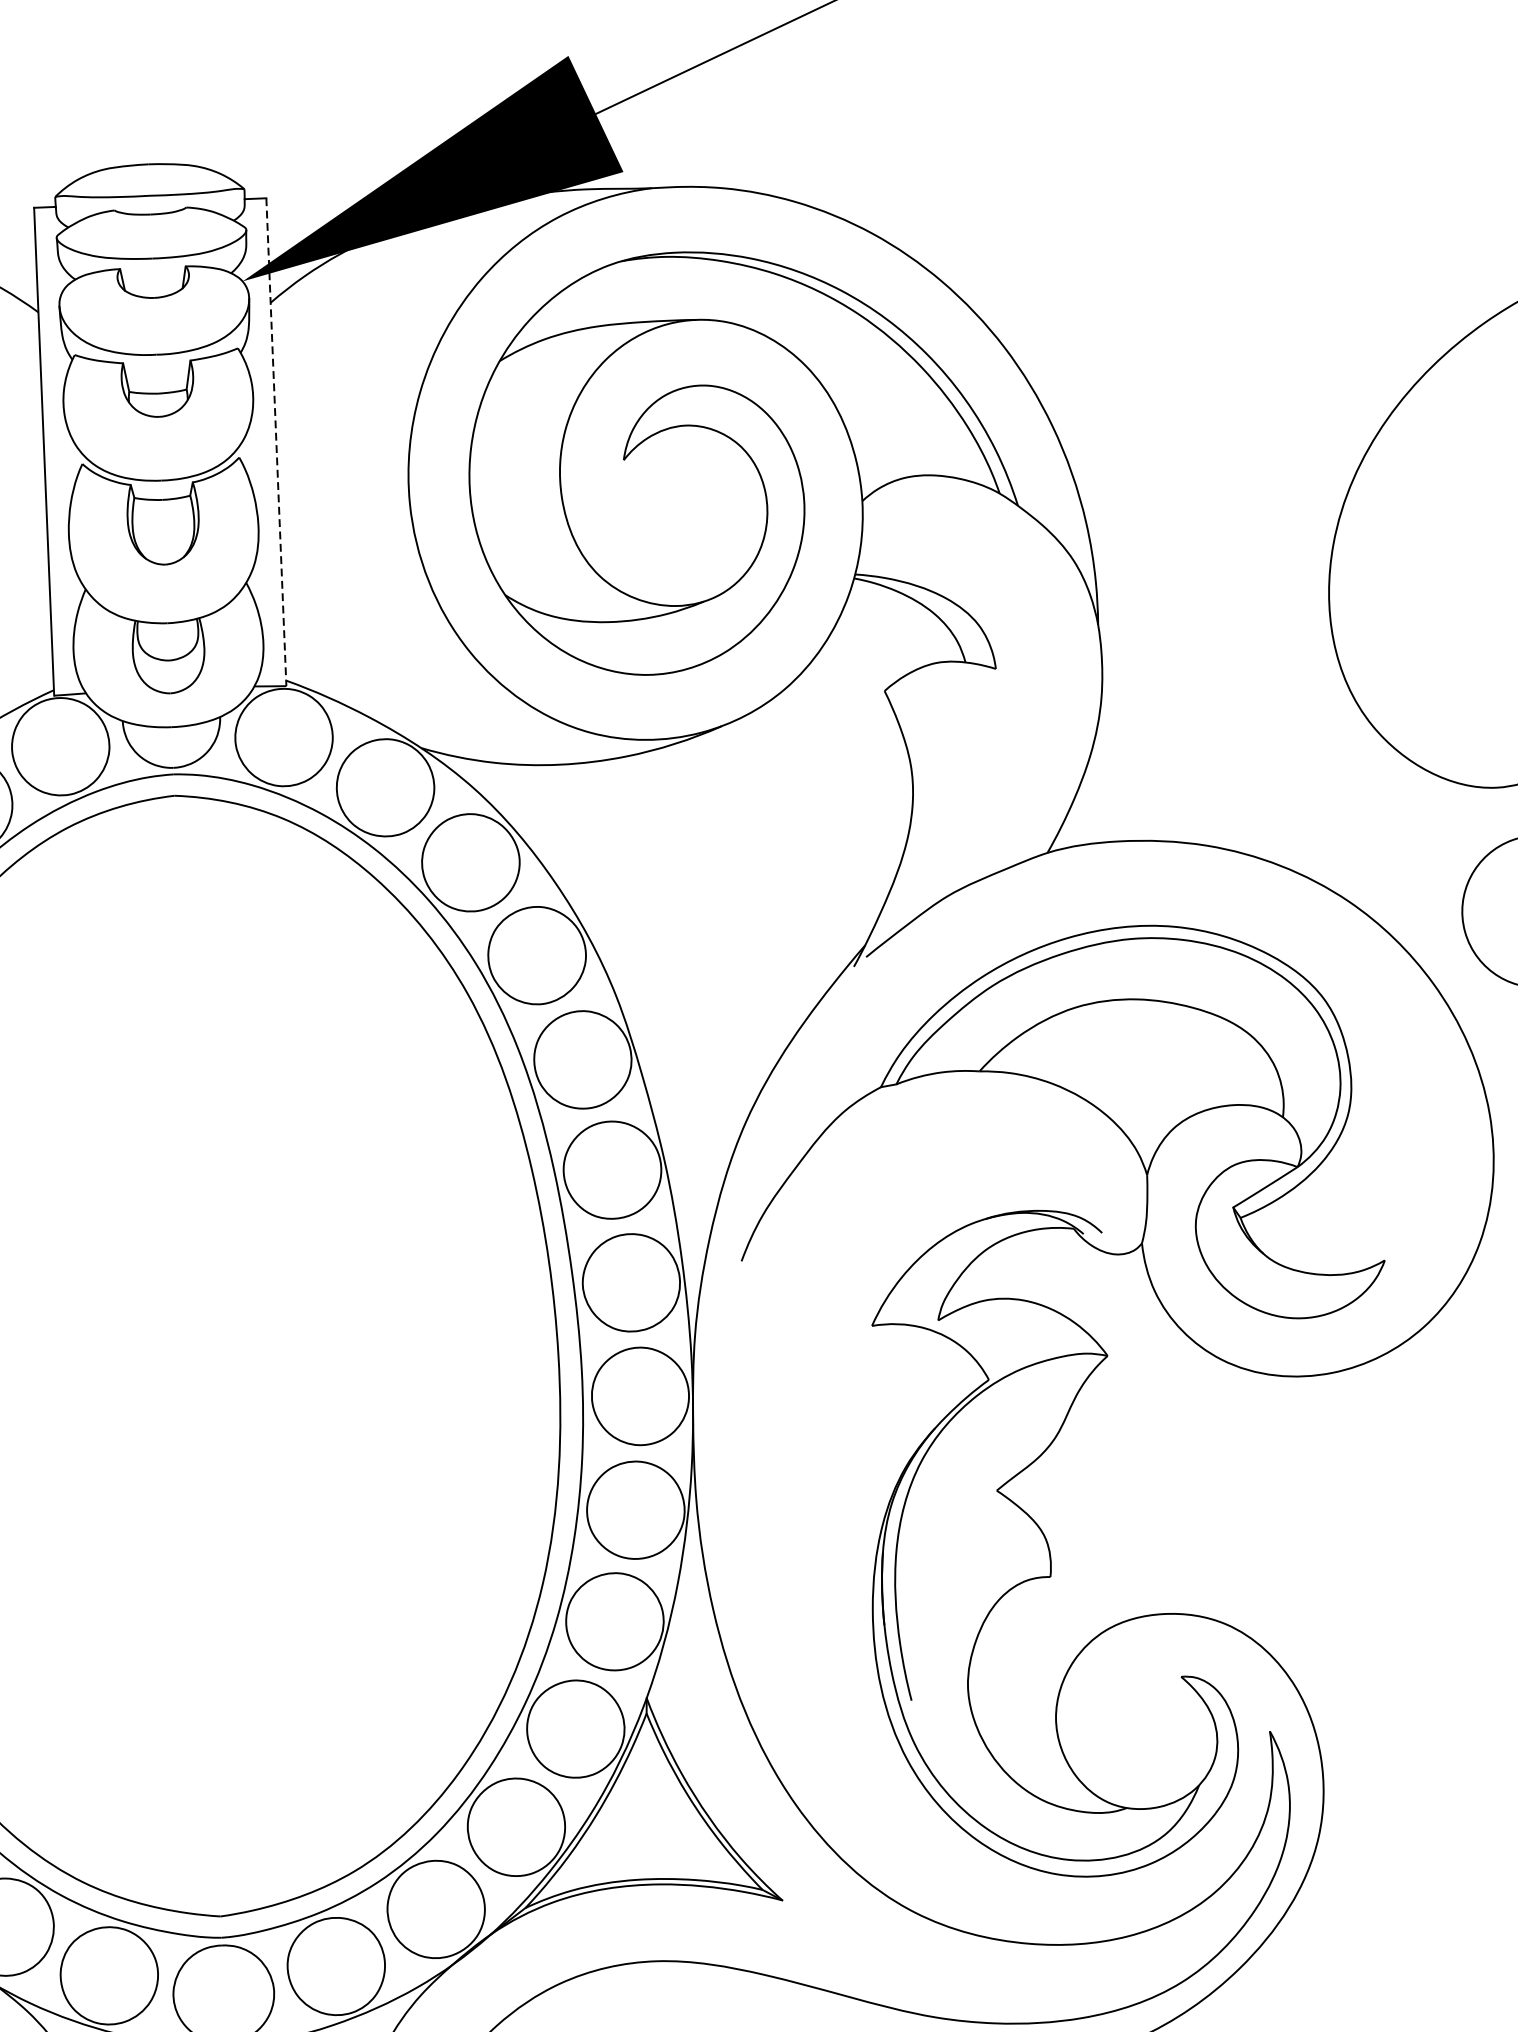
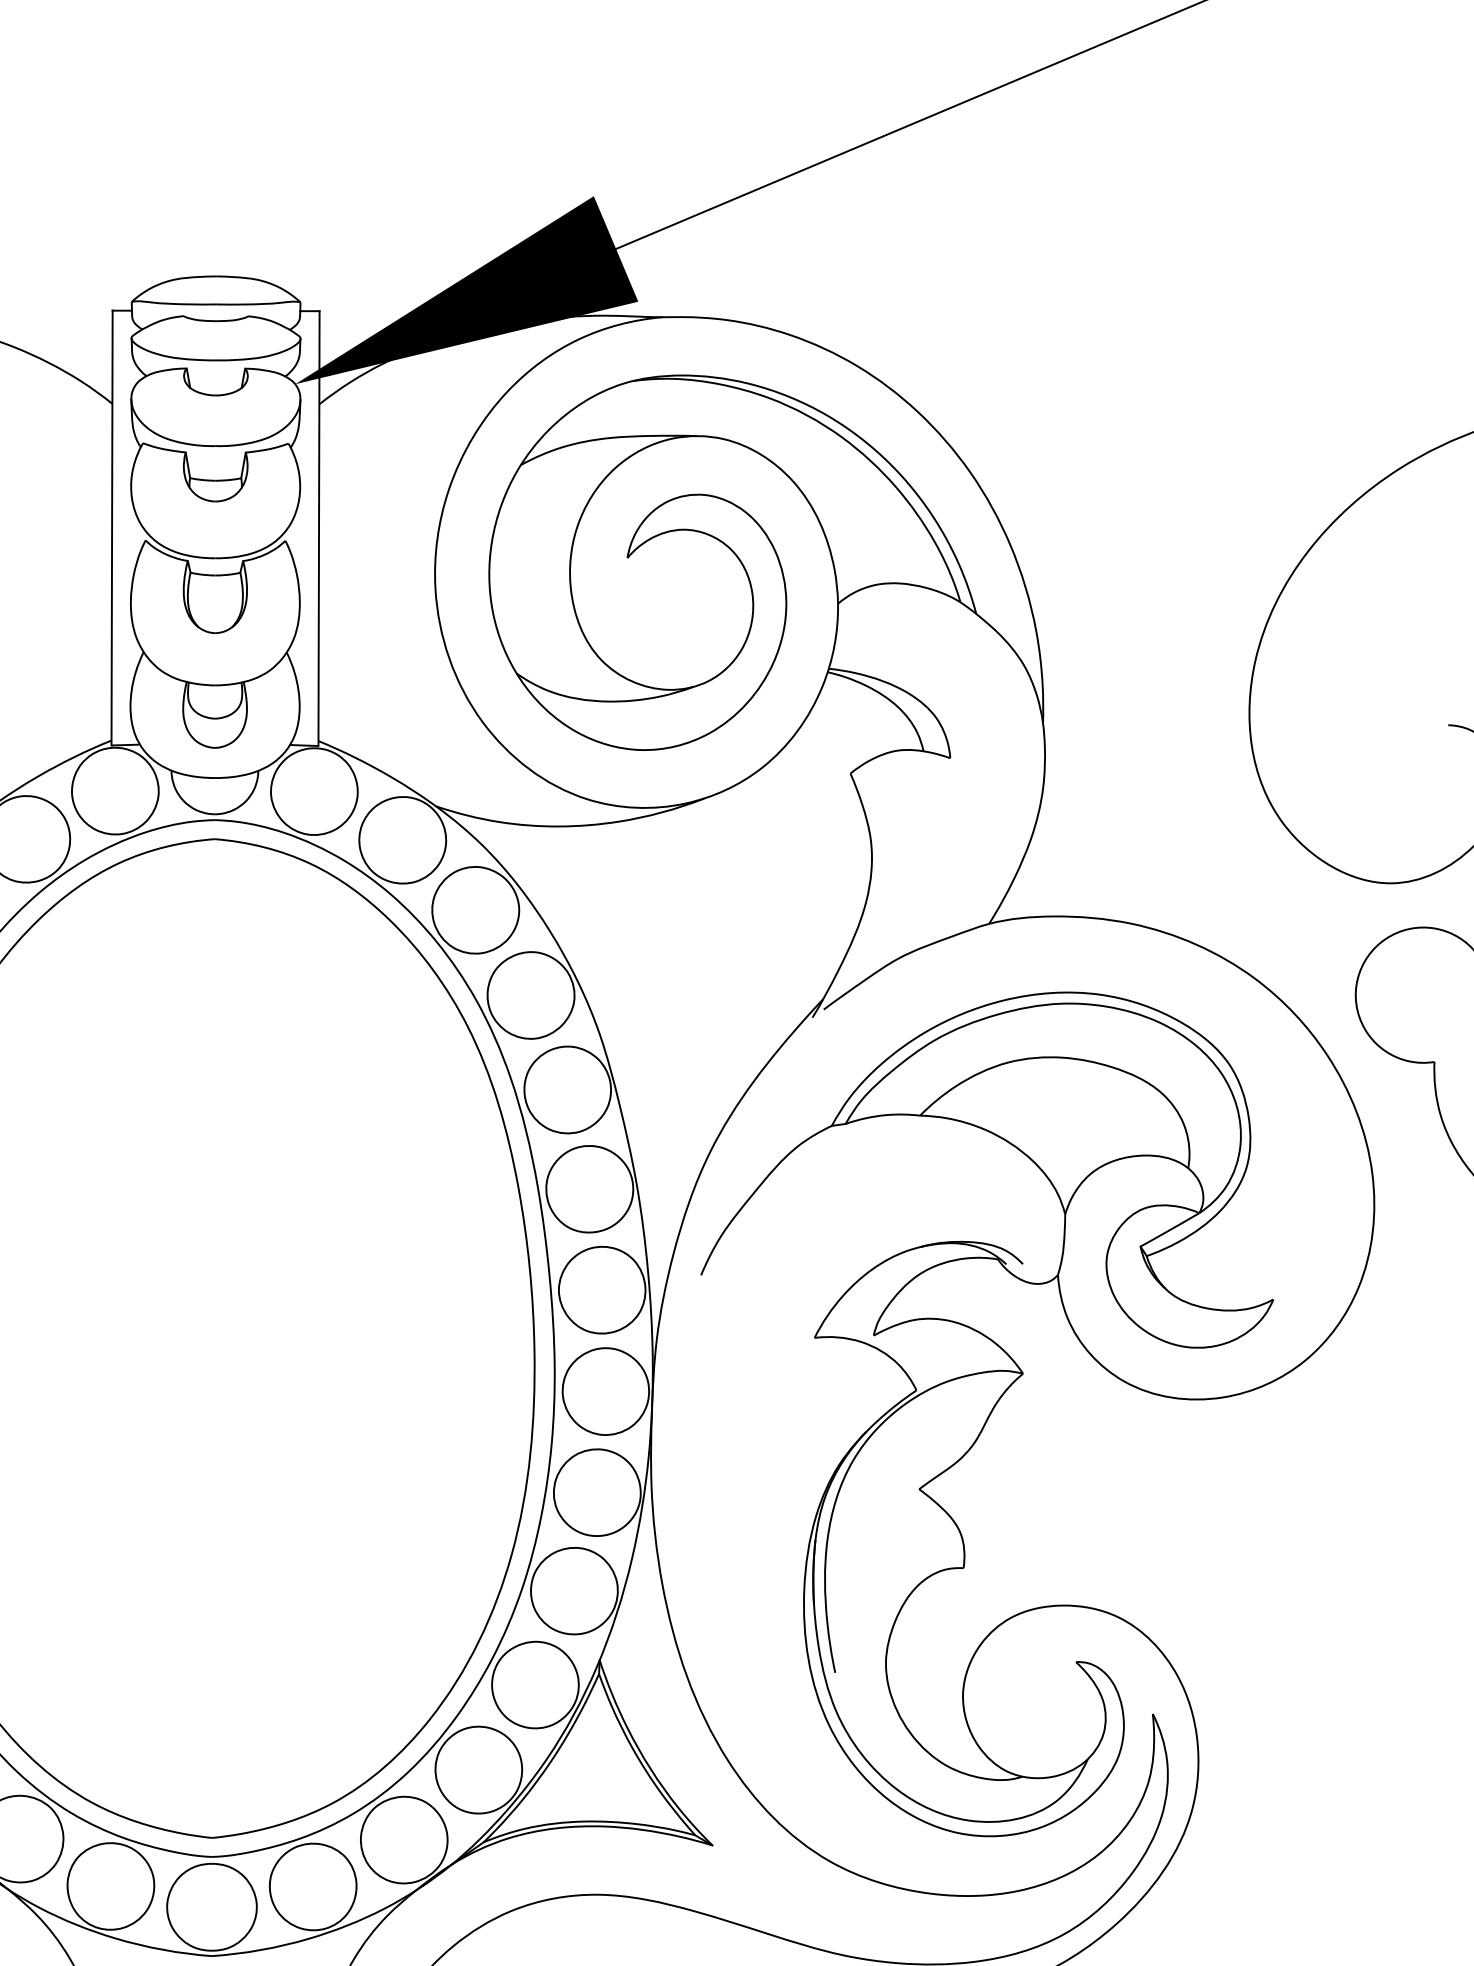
line: (276, 443) -> (319, 529), dashed -> solid

